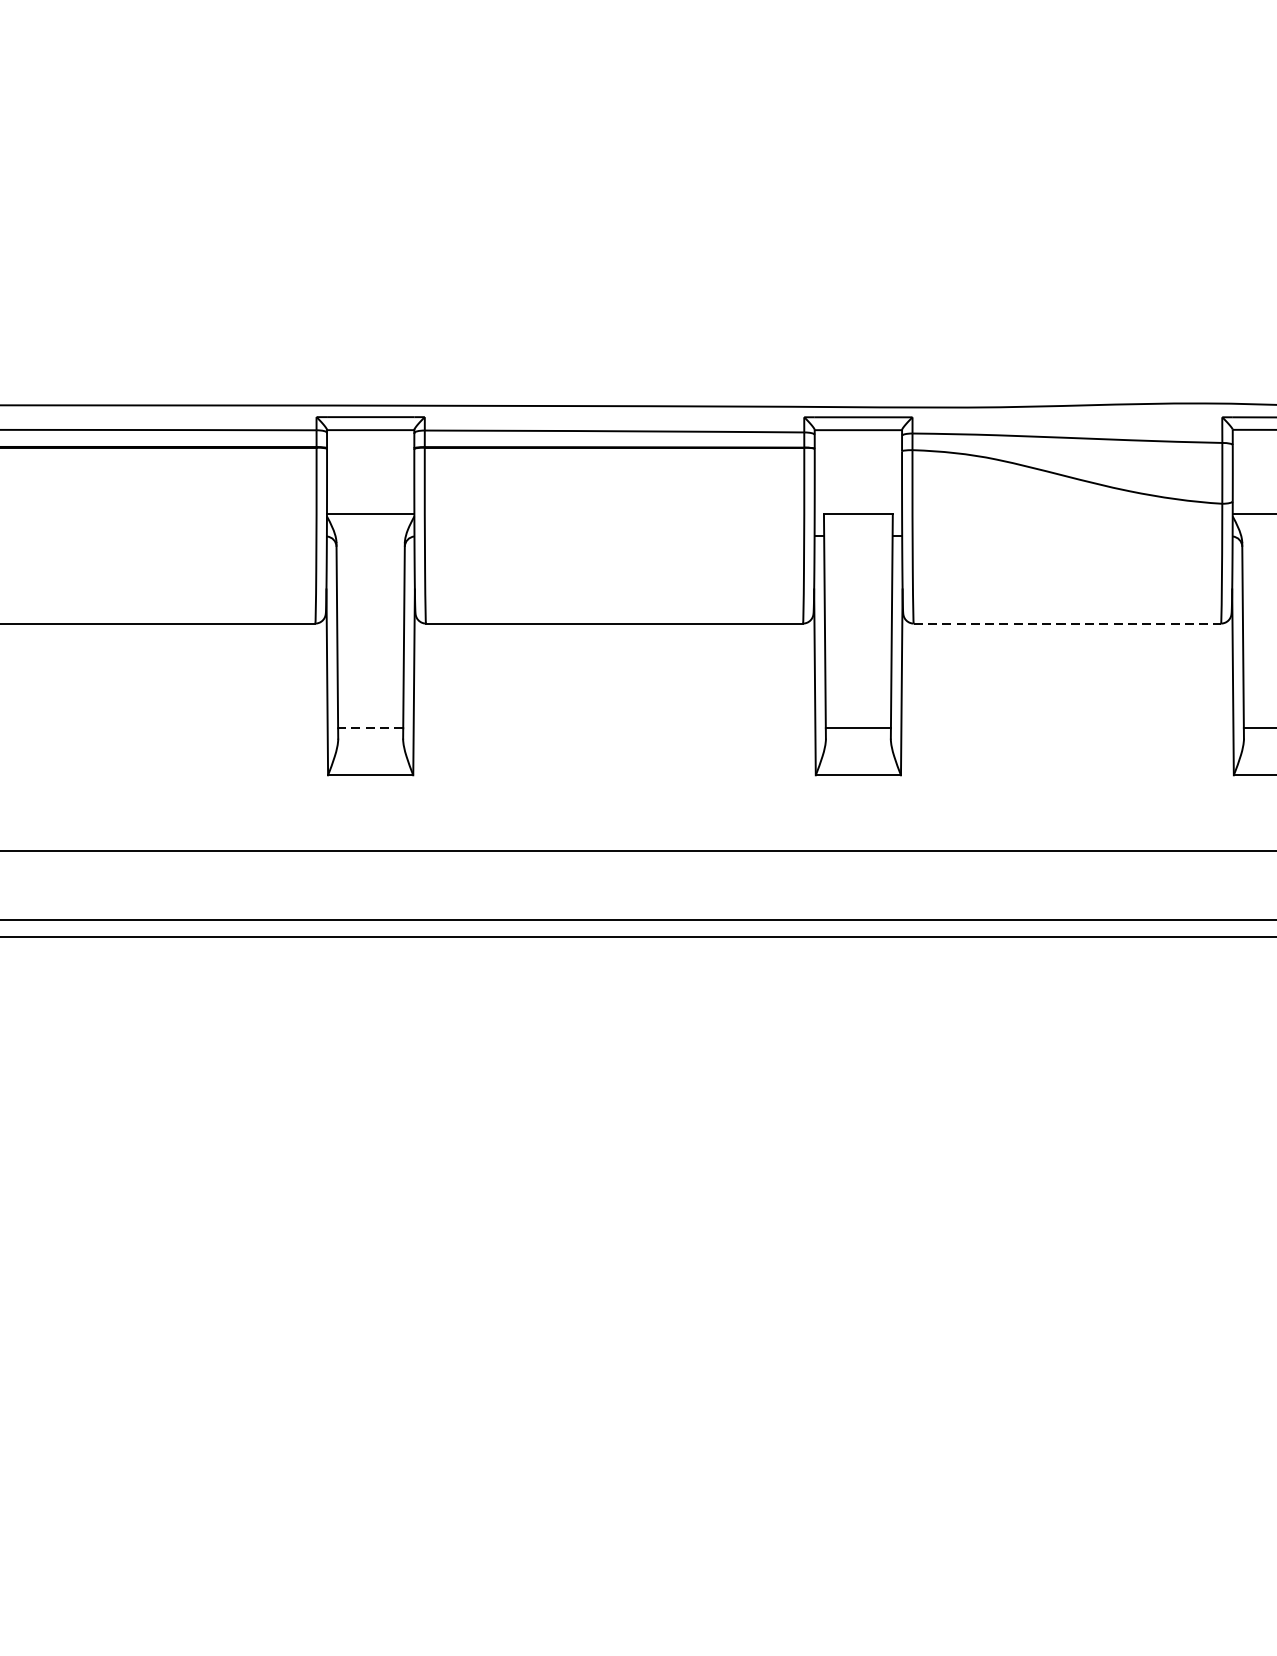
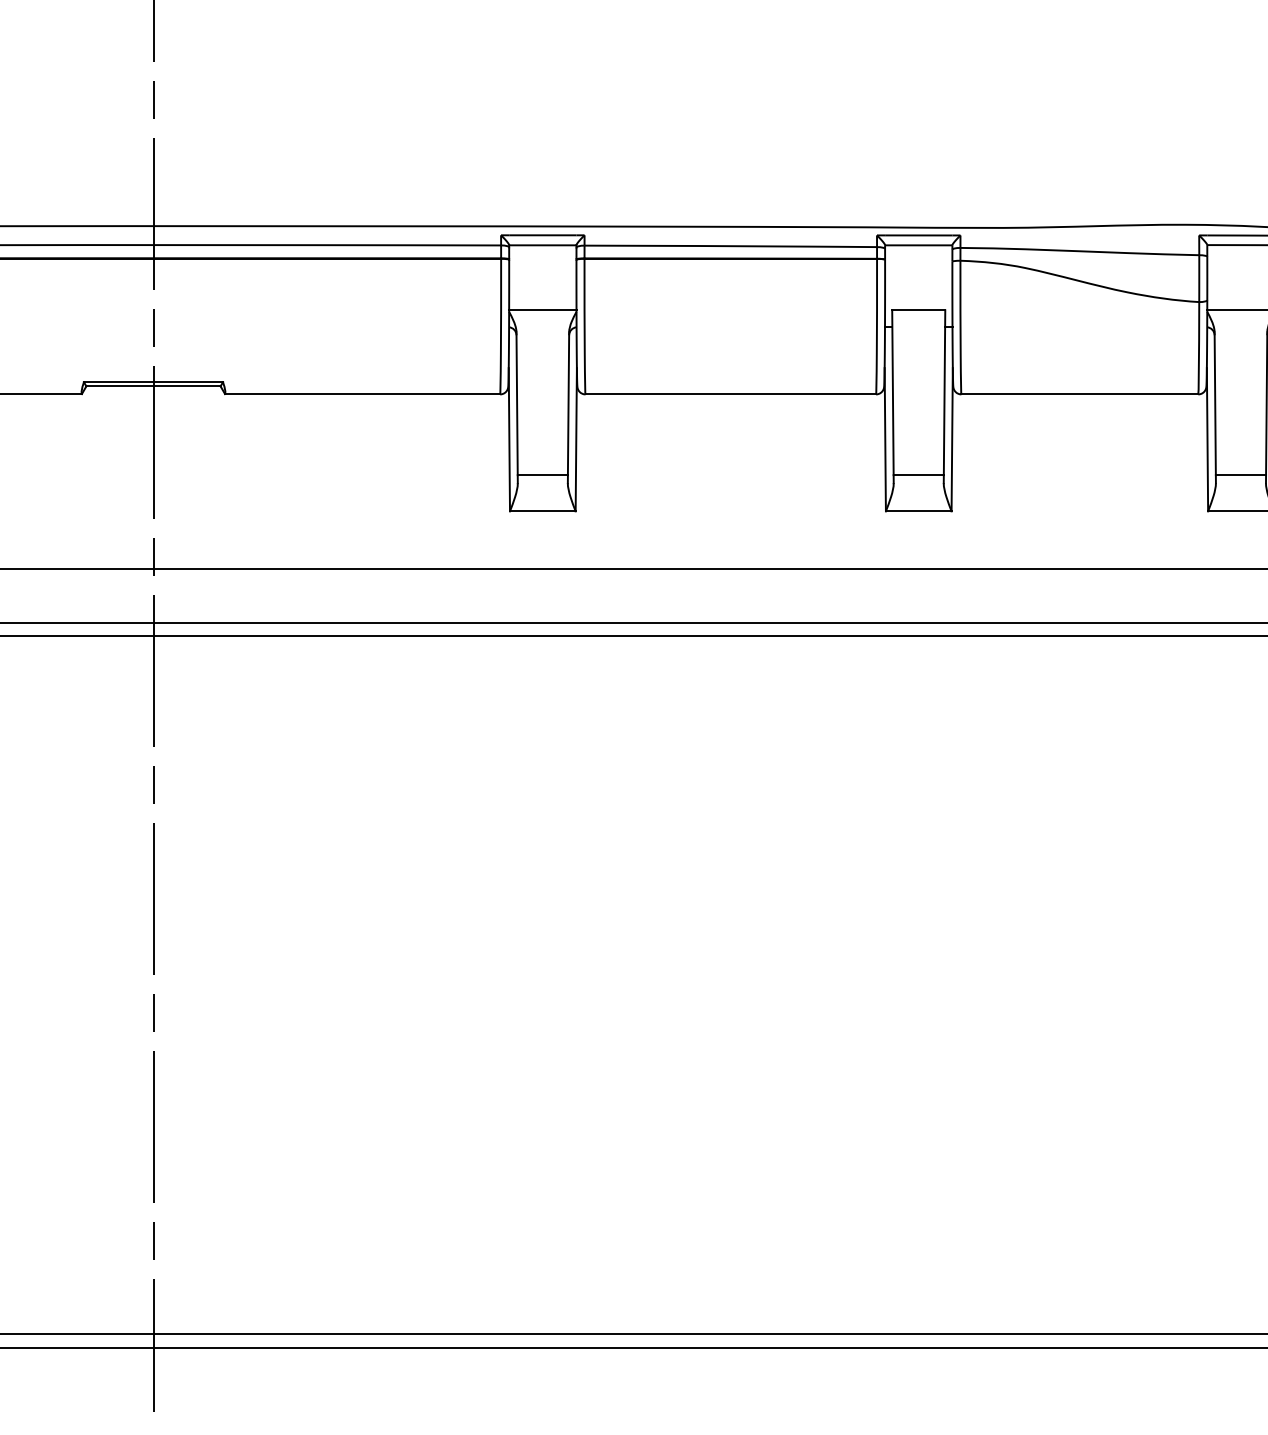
line: (1068, 623) -> (1080, 394), dashed -> solid
line: (370, 728) -> (542, 475), dashed -> solid

